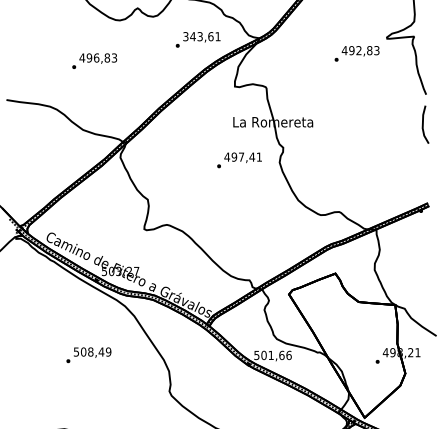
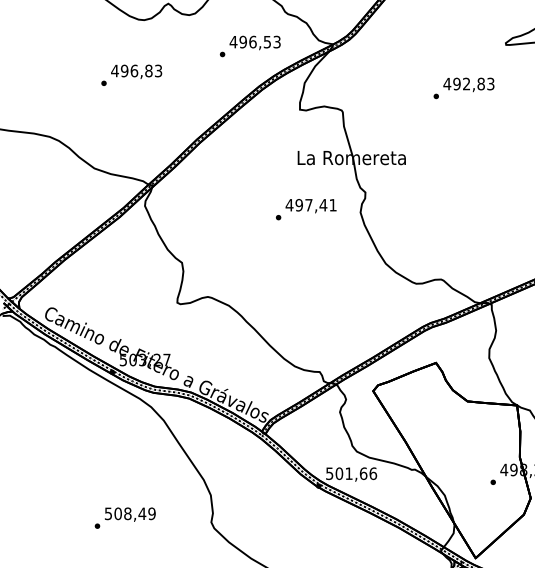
text: (201, 36) -> (254, 41), 343,61 -> 496,53
text: (356, 53) -> (463, 87), moved
text: (94, 60) -> (131, 74), moved
text: (88, 355) -> (124, 518), moved

